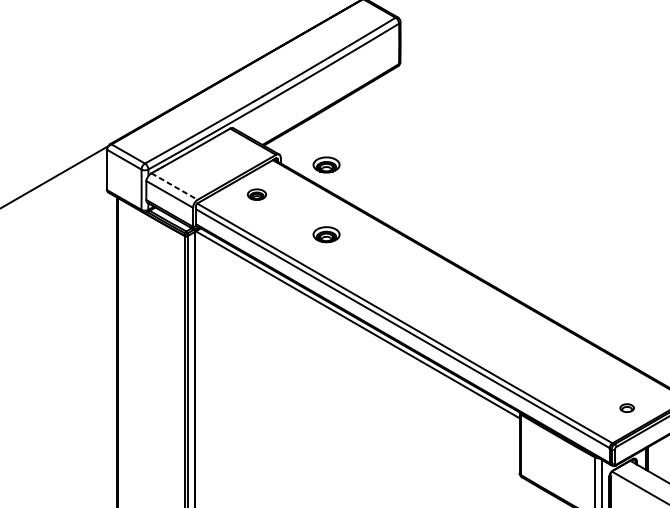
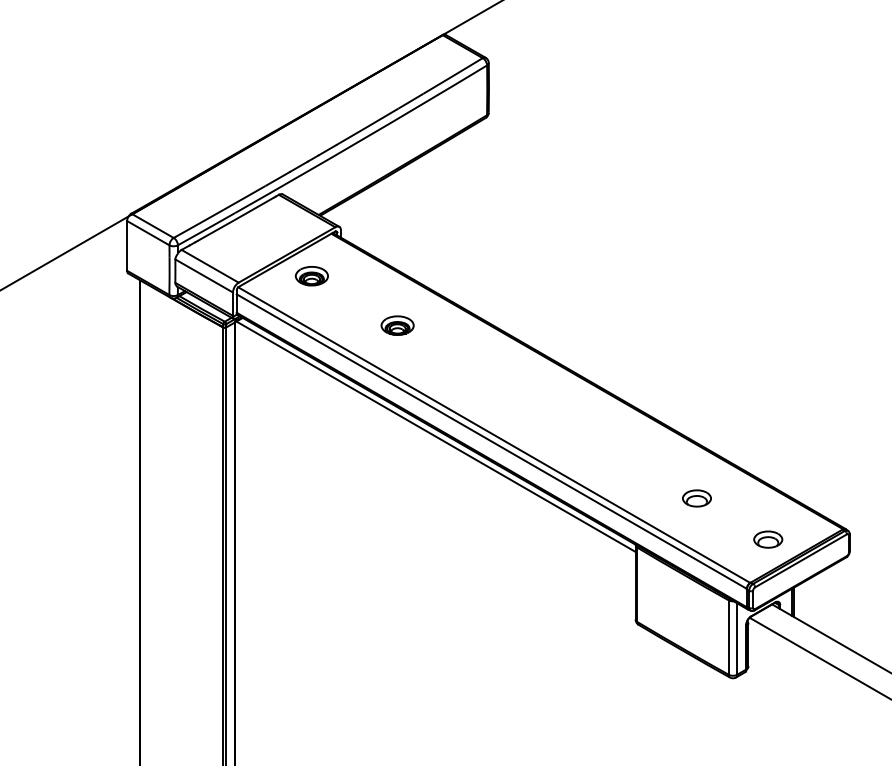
part: (326, 164) -> (397, 239), removed
line: (174, 186) -> (210, 266), dashed -> solid
part: (256, 194) -> (311, 276), size x1.43
part: (568, 374) -> (696, 498), added
part: (627, 408) -> (768, 539), size x1.67

